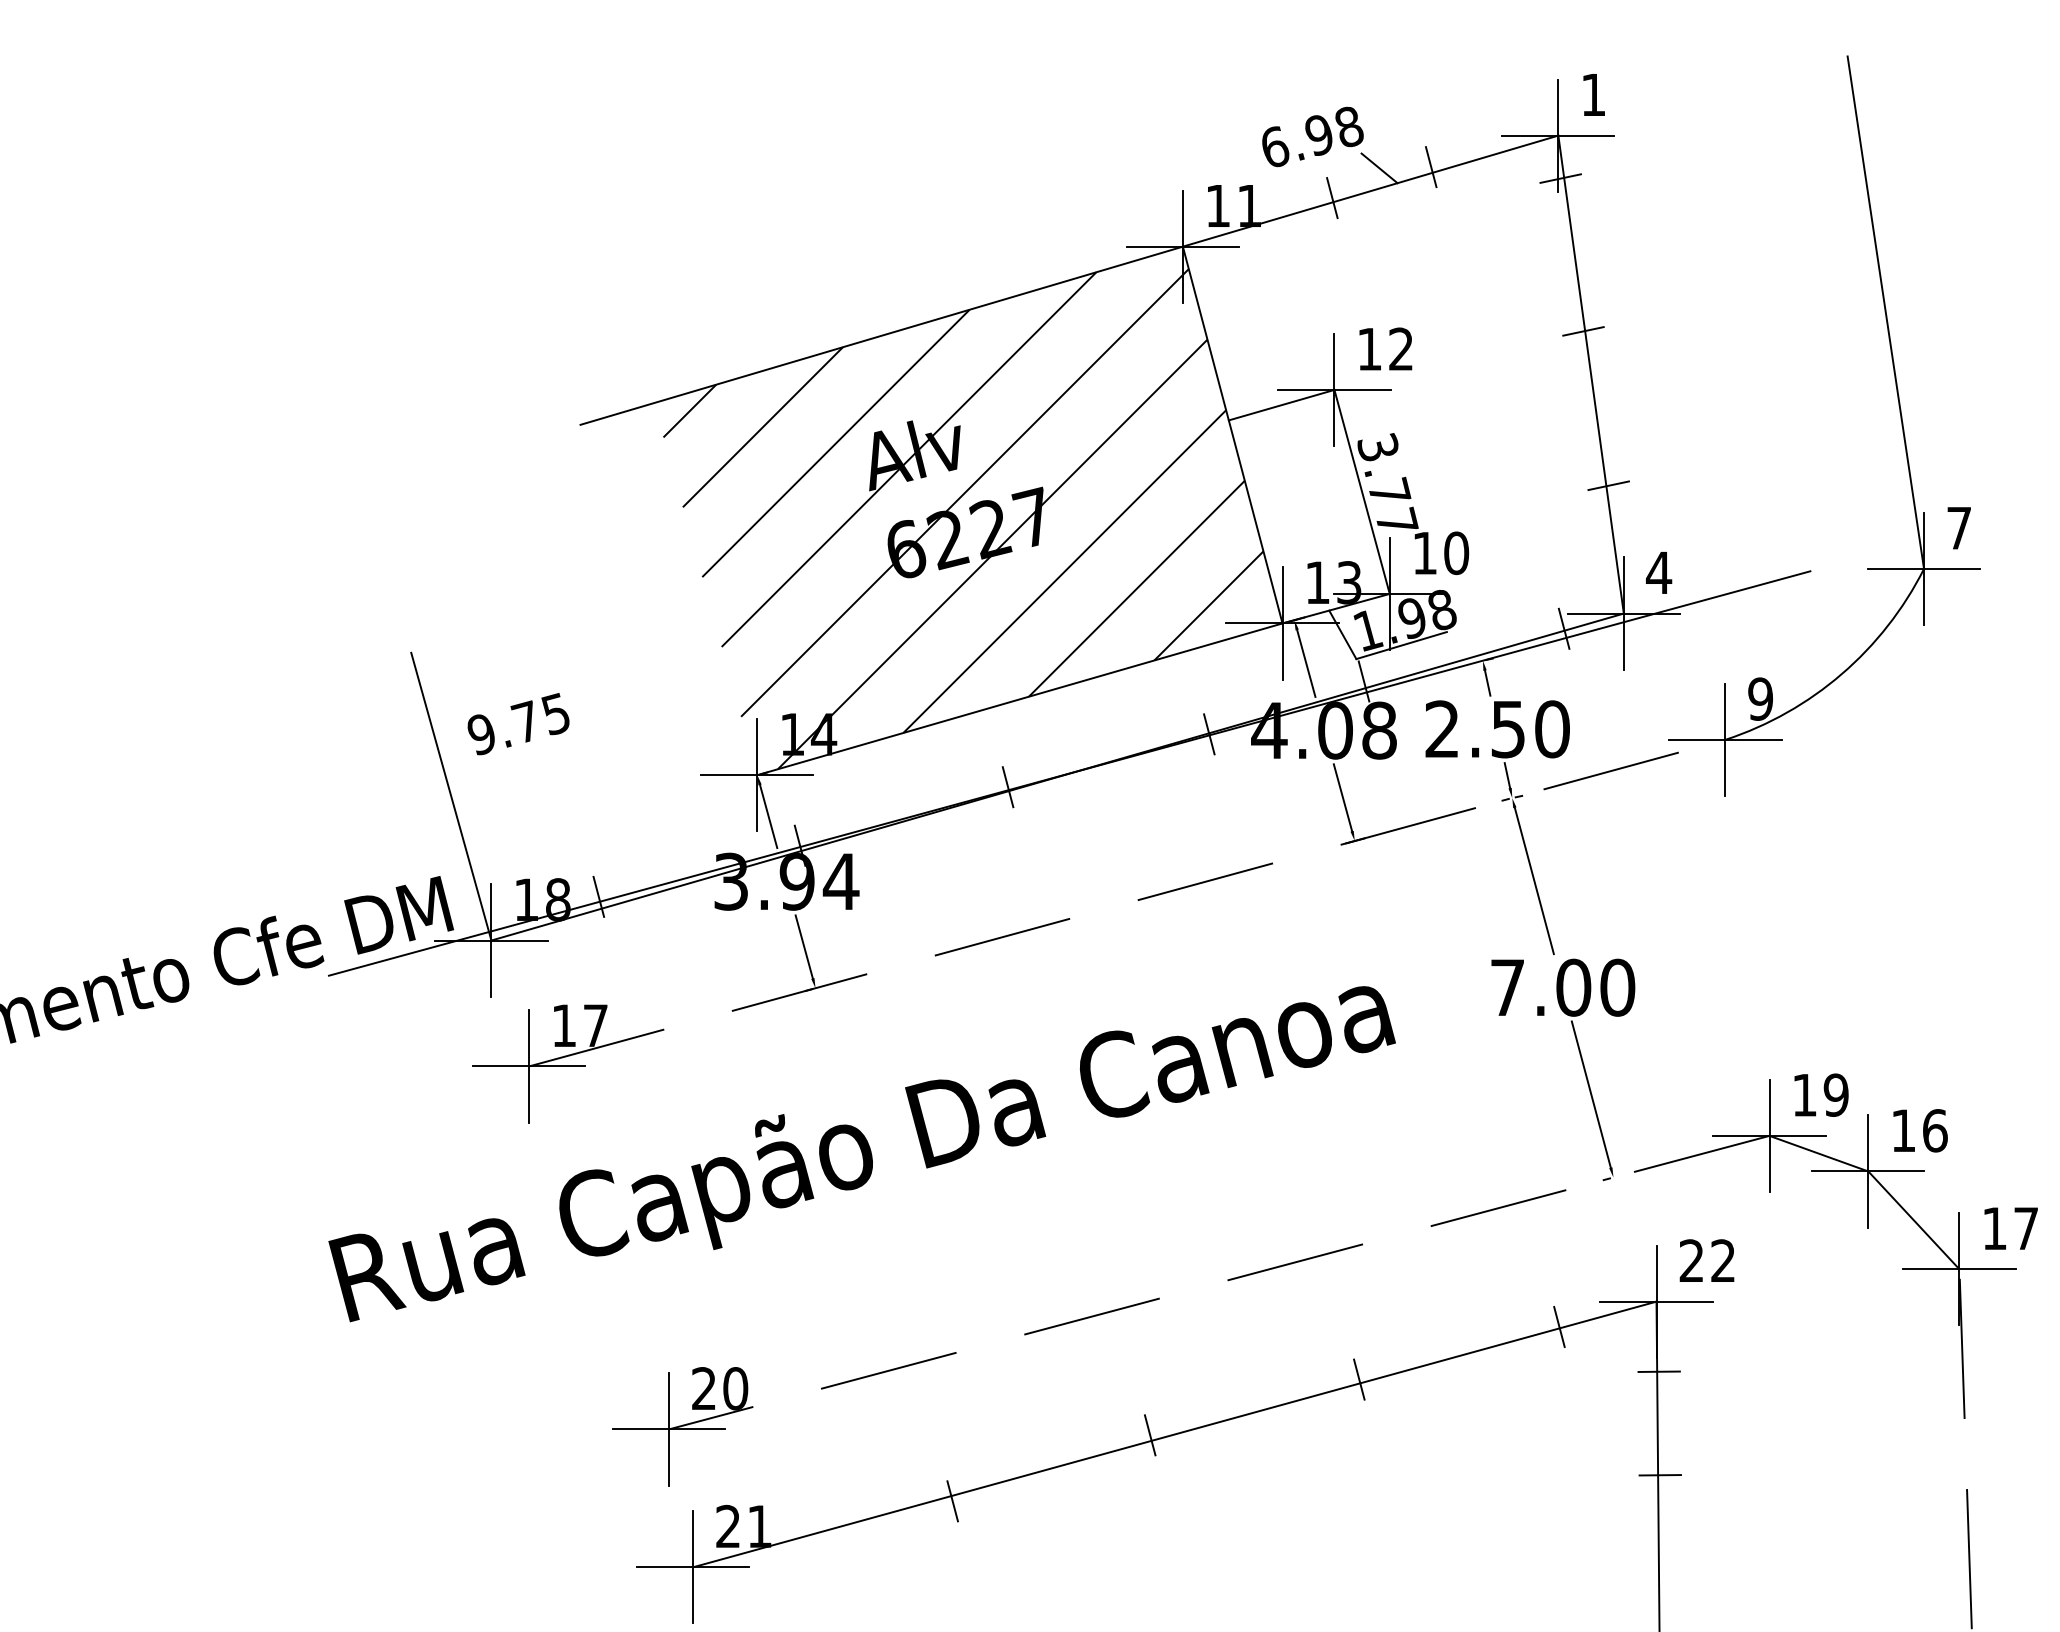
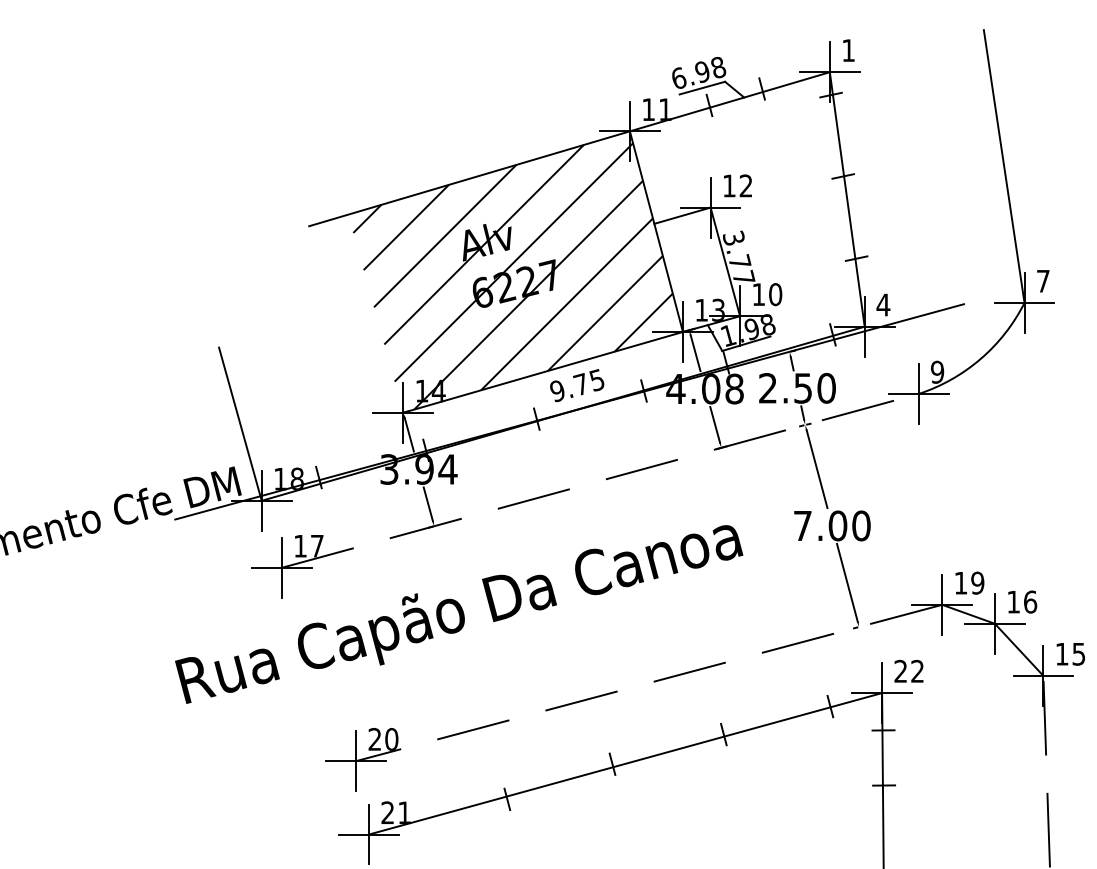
line: (1319, 164) -> (702, 87), added
text: (519, 723) -> (577, 385), moved
text: (2025, 1229) -> (1078, 654), 17 -> 15

